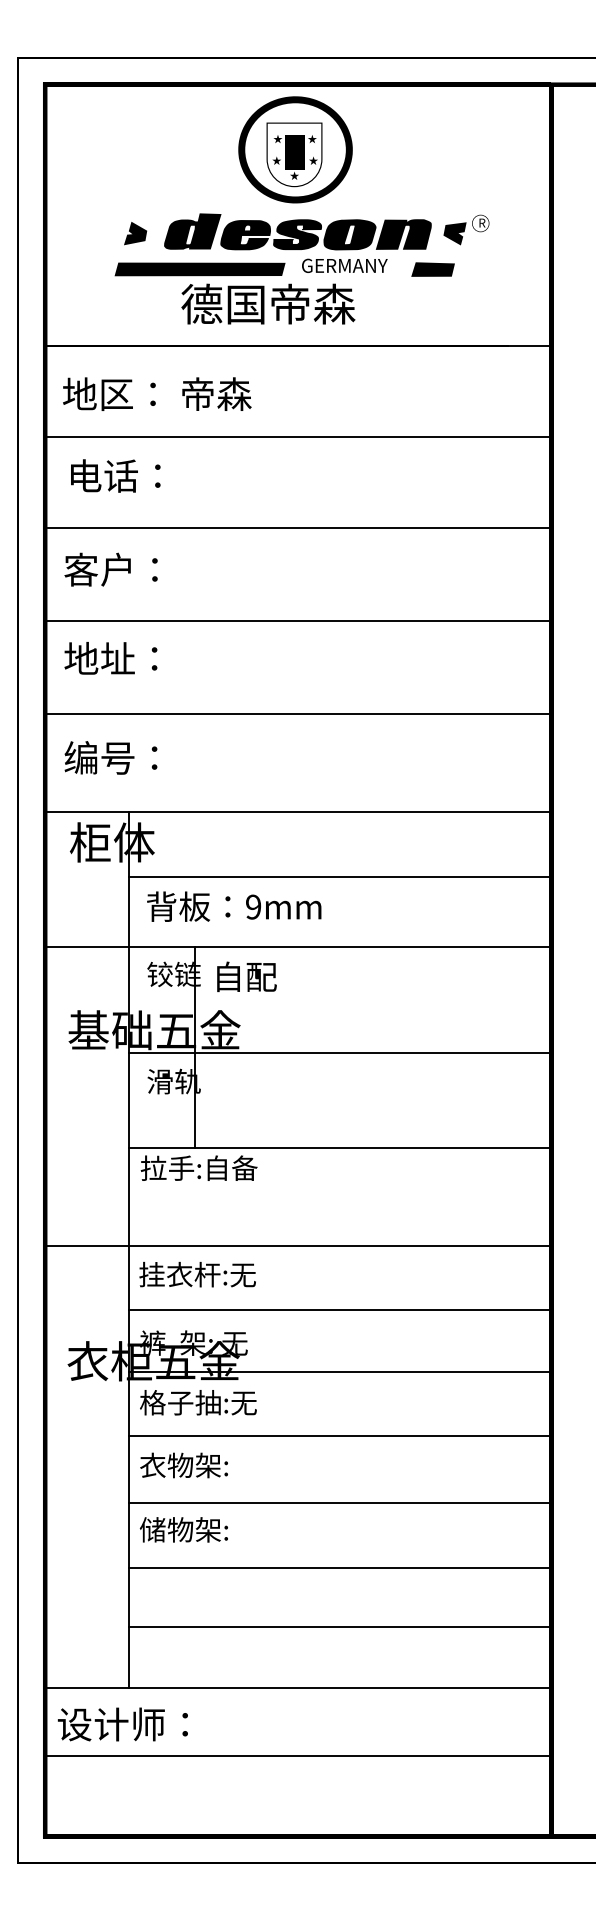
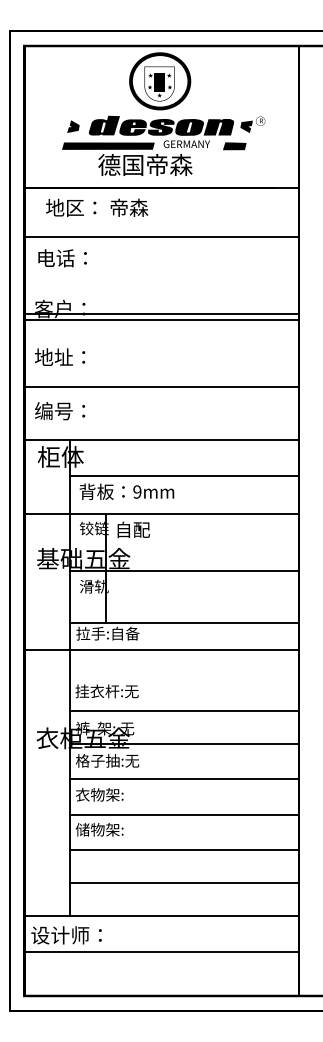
text: (157, 393) -> (97, 207), moved
line: (298, 528) -> (161, 320), moved
line: (298, 620) -> (161, 313), moved
line: (298, 1245) -> (161, 649), moved

